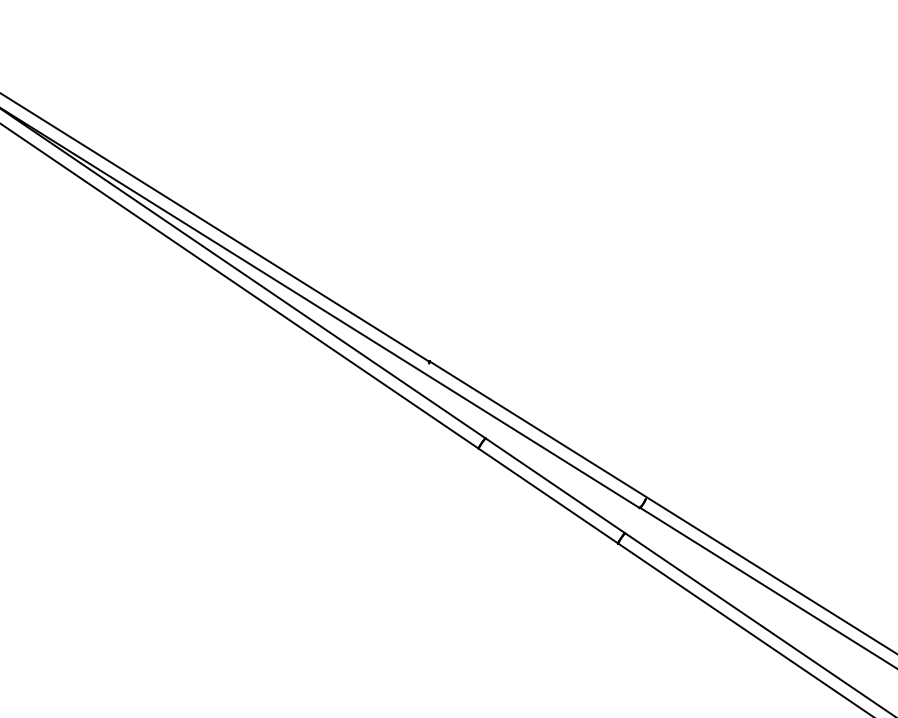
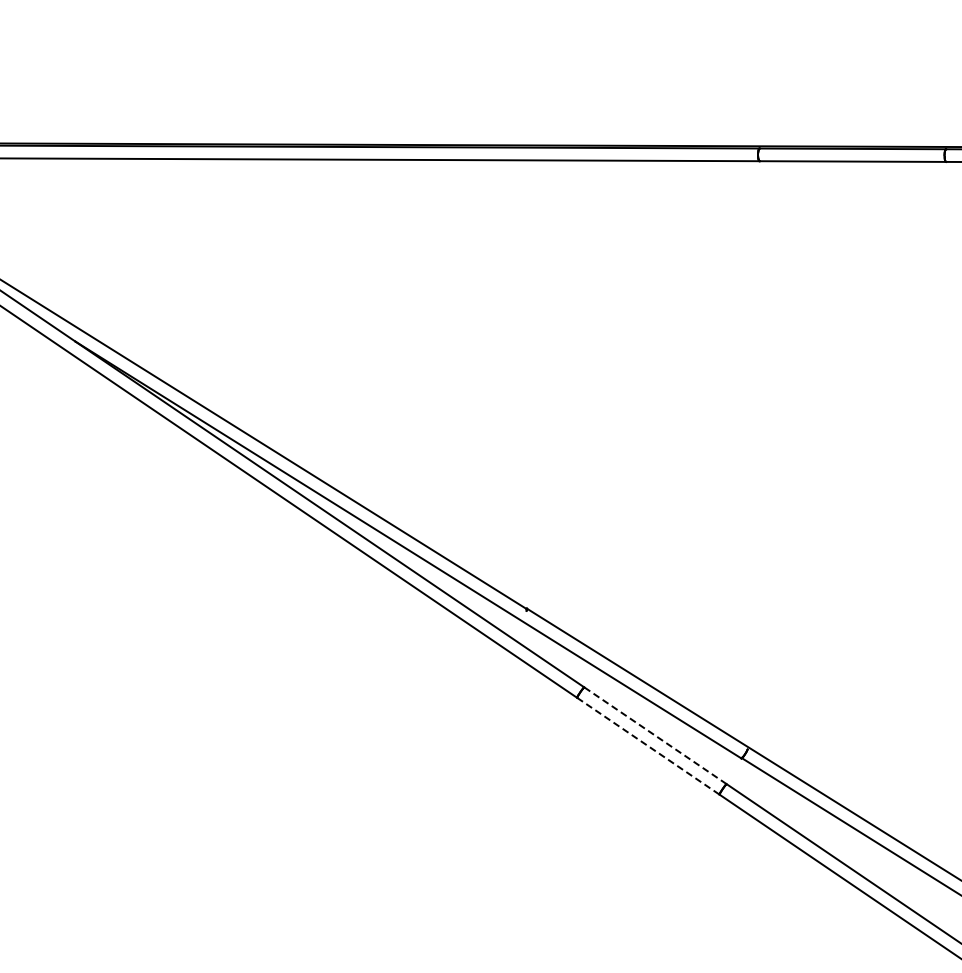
line: (555, 485) -> (655, 735), solid -> dashed
line: (548, 496) -> (648, 746), solid -> dashed

